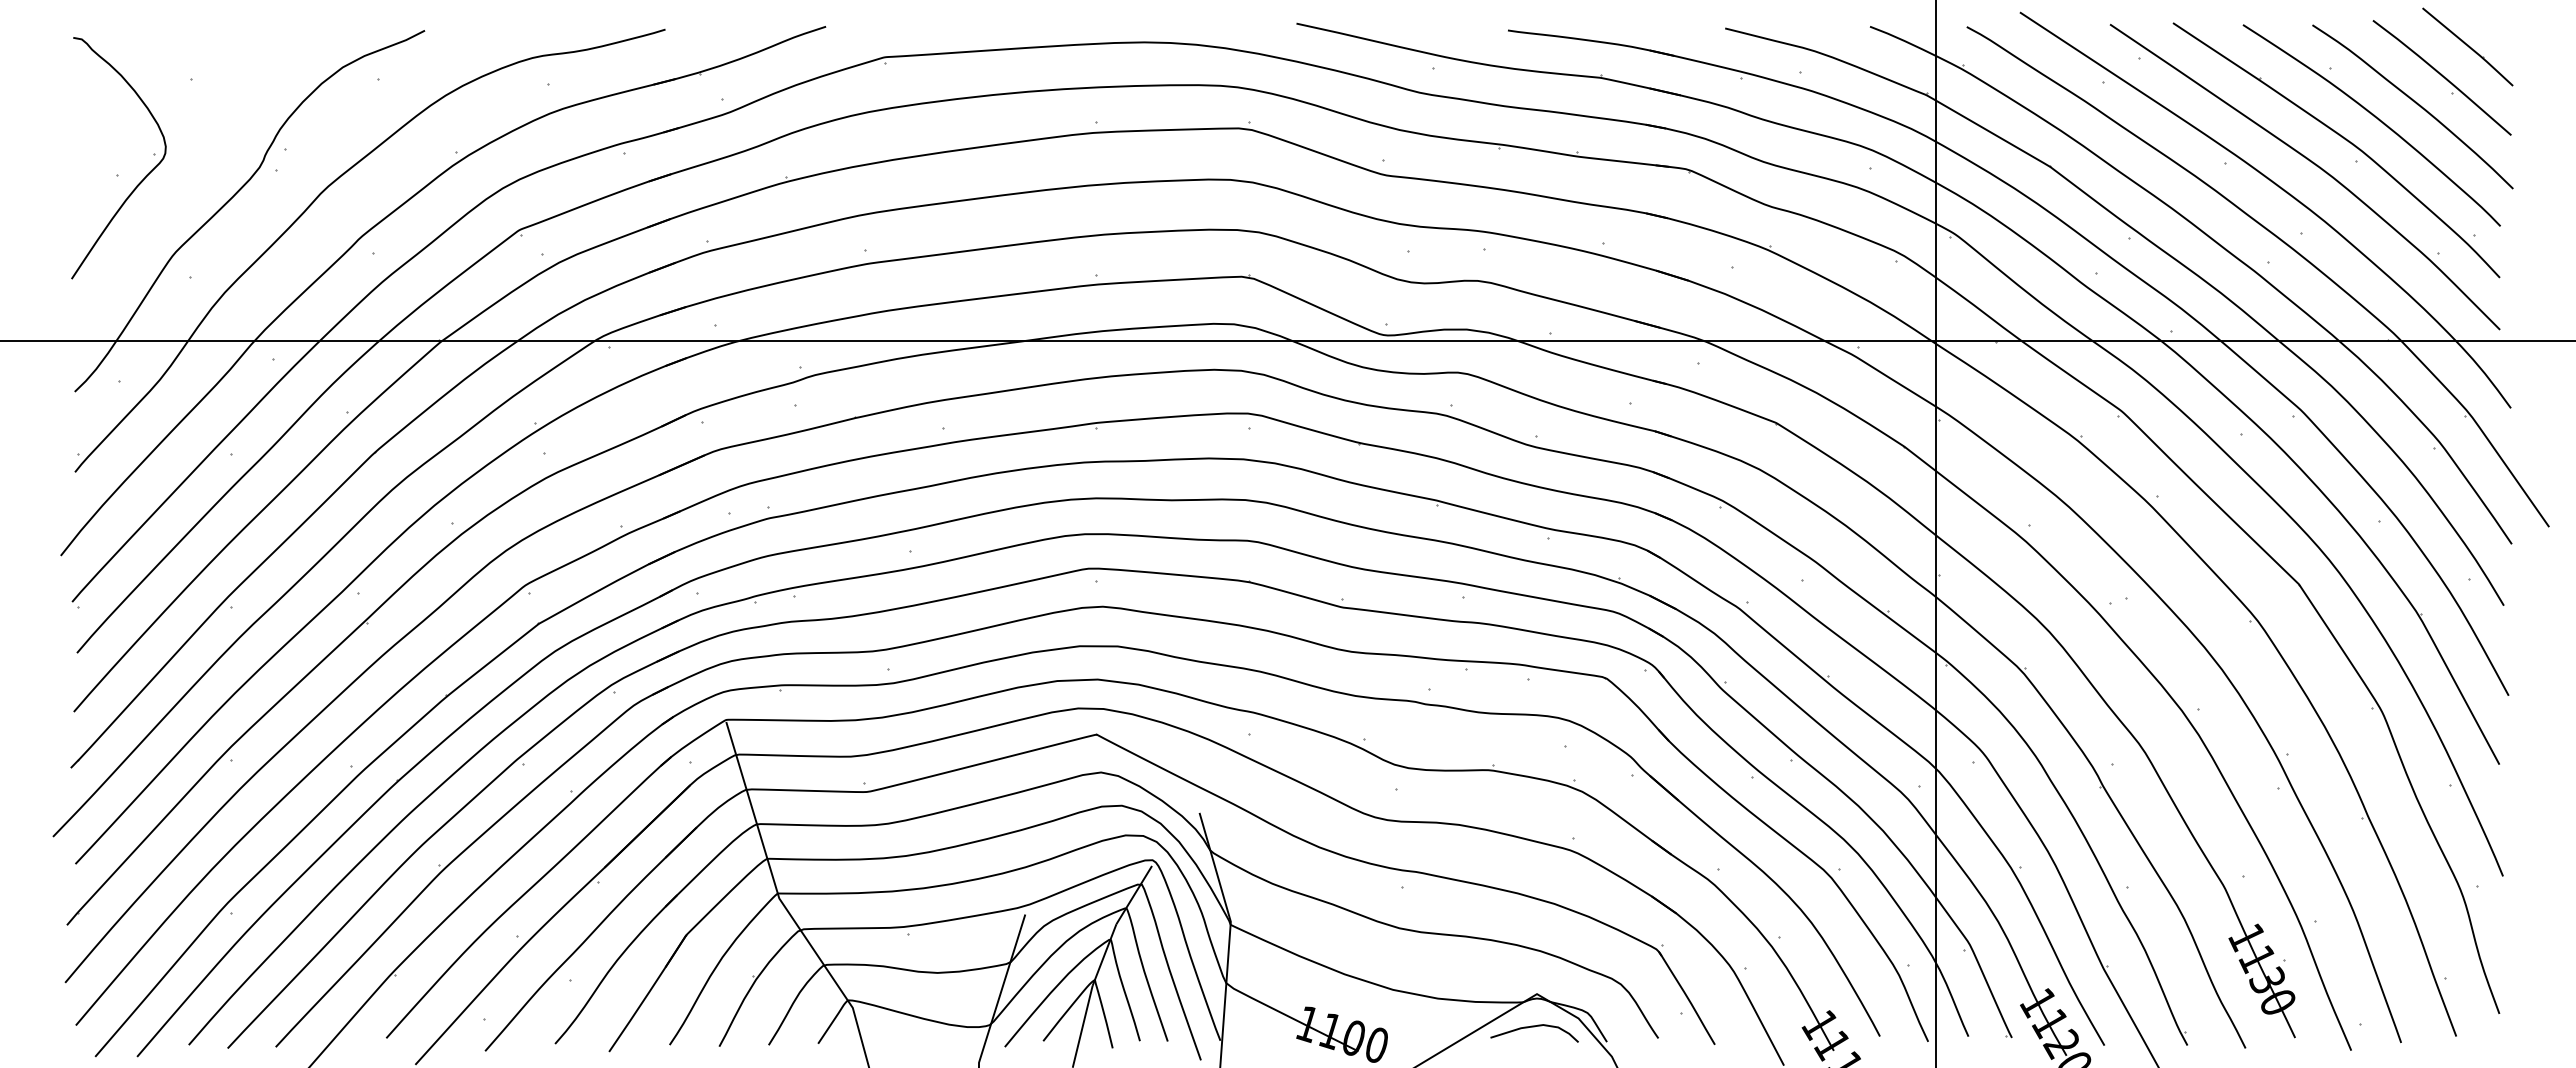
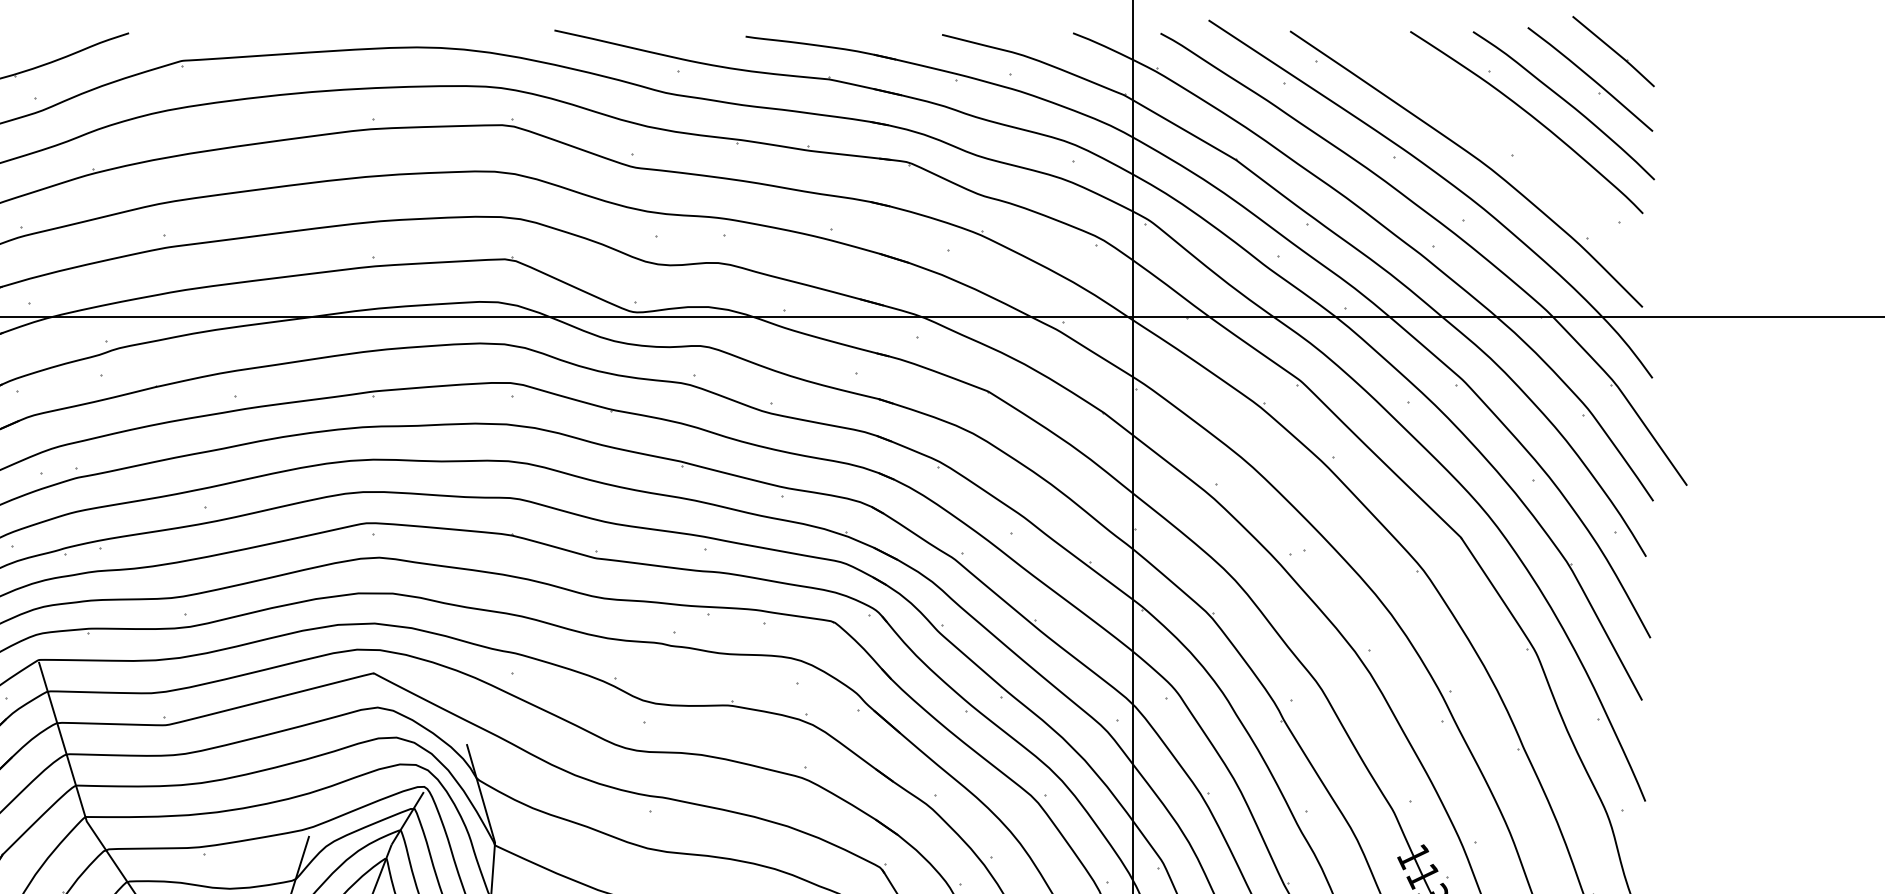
part: (2342, 138) -> (1500, 134), removed

